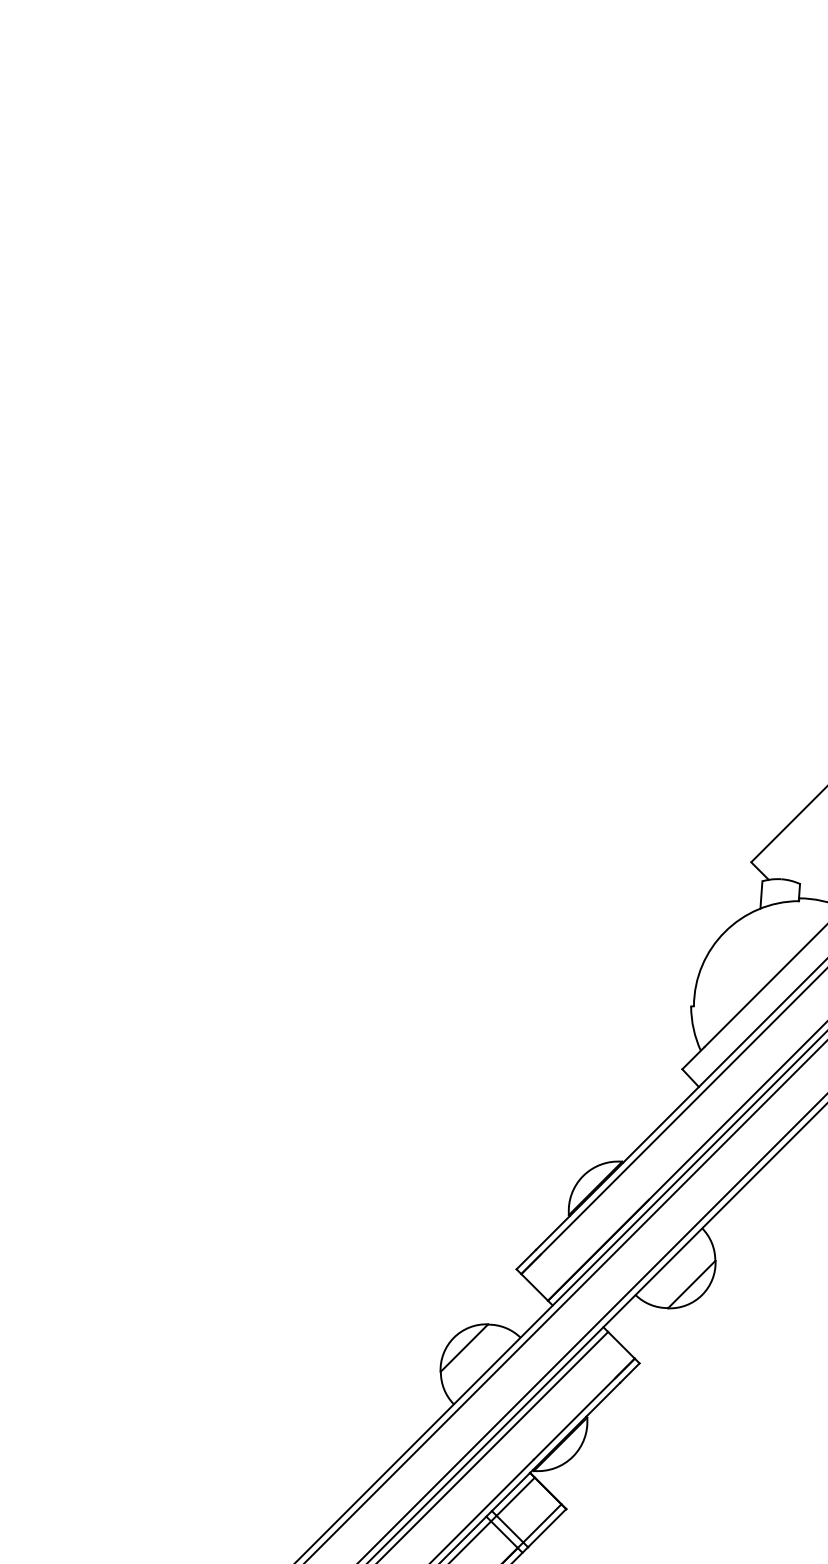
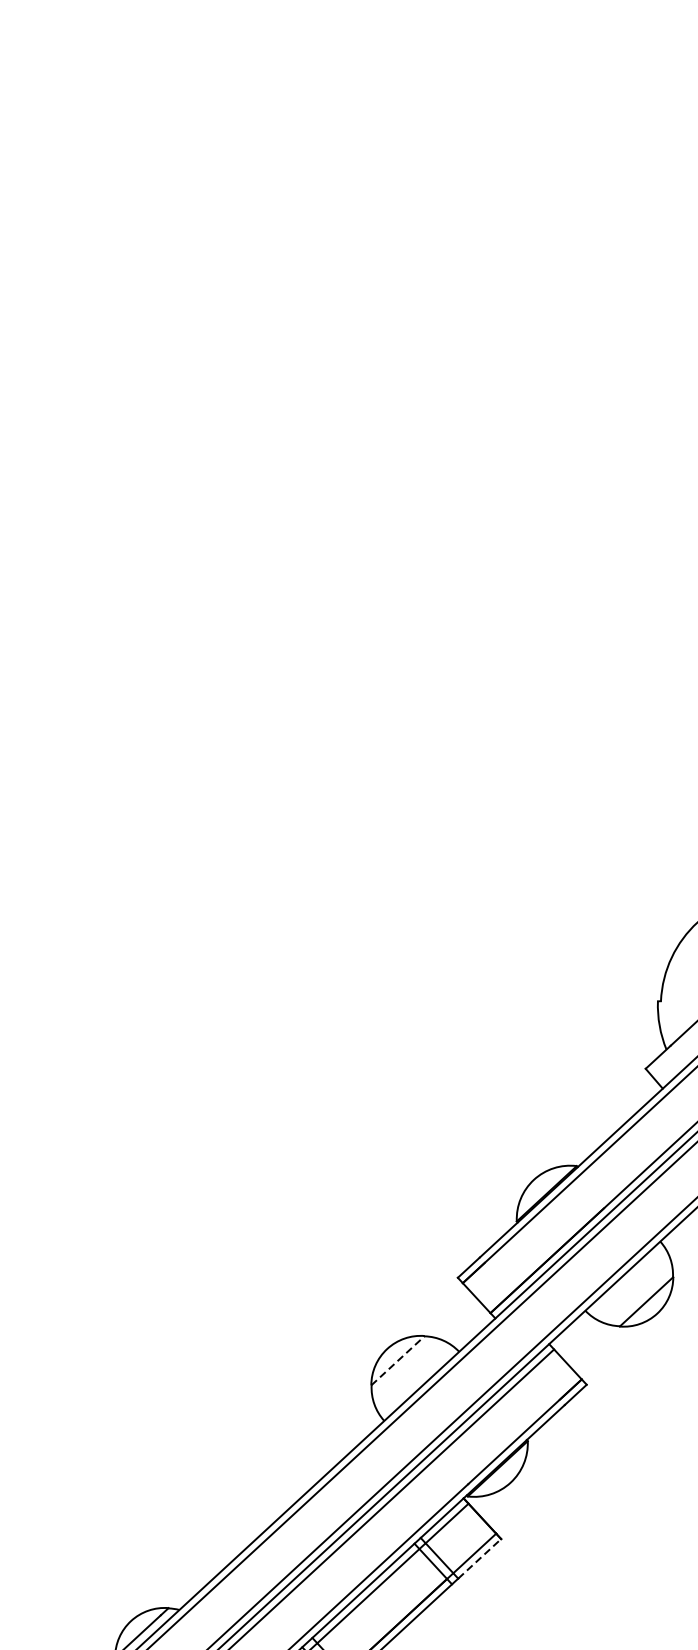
line: (464, 1348) -> (398, 1361), solid -> dashed
line: (547, 1528) -> (480, 1559), solid -> dashed

